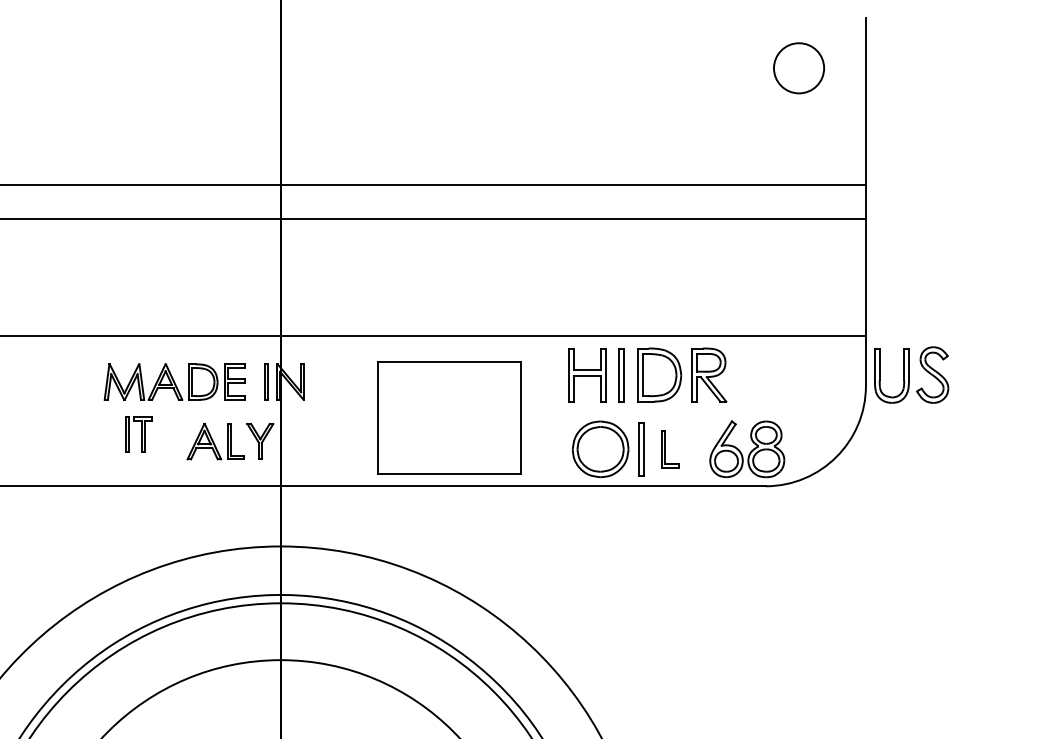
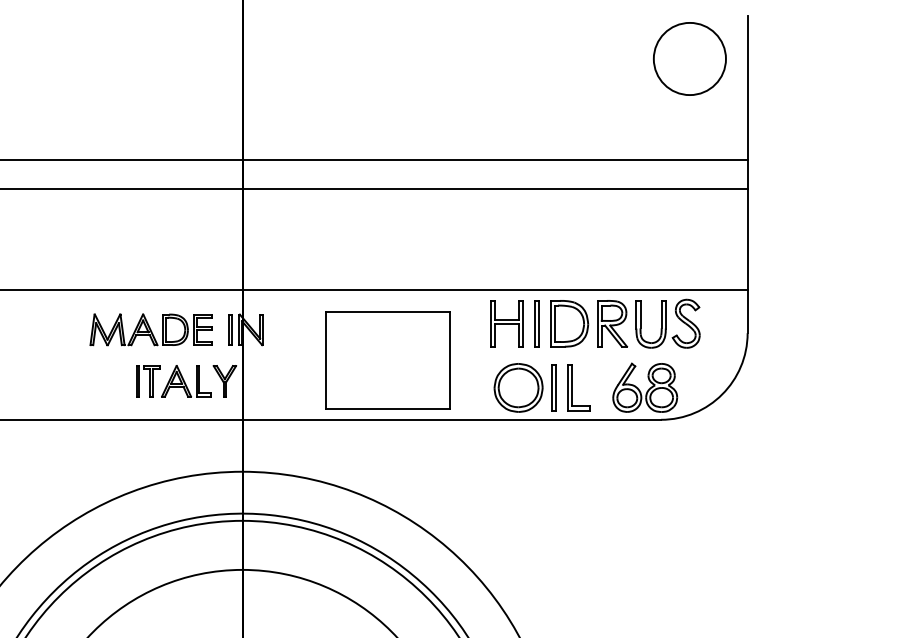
circle: (798, 67) -> (689, 58), size x1.67
part: (910, 374) -> (667, 323), moved
part: (139, 434) -> (148, 381), moved
part: (670, 448) -> (578, 387), size x1.43

